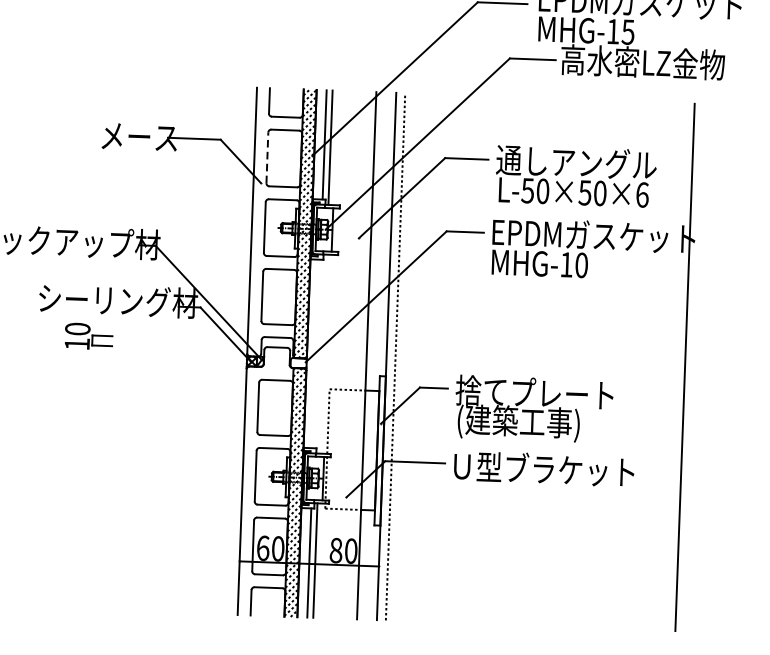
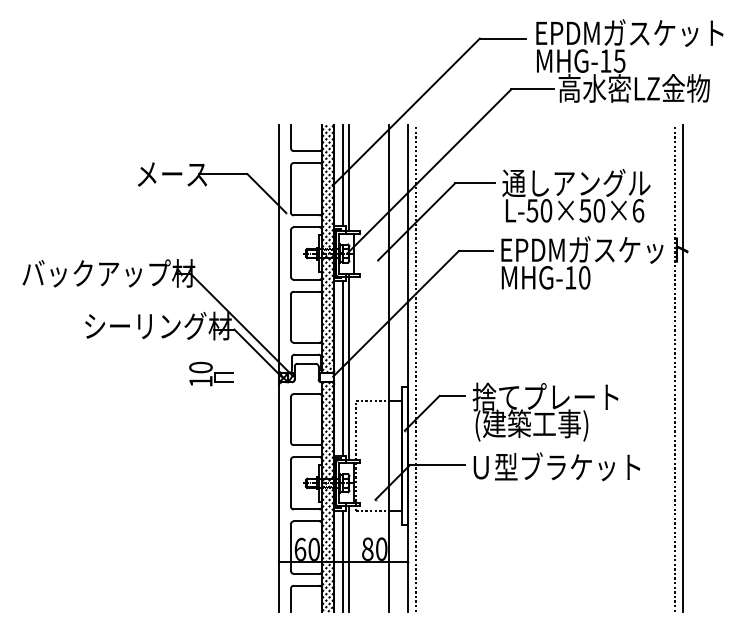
line: (267, 157) -> (291, 188), dashed -> solid
part: (89, 335) -> (211, 373), moved
line: (317, 354) -> (343, 368), added
line: (322, 354) -> (348, 368), added
line: (676, 366) -> (675, 367), added

